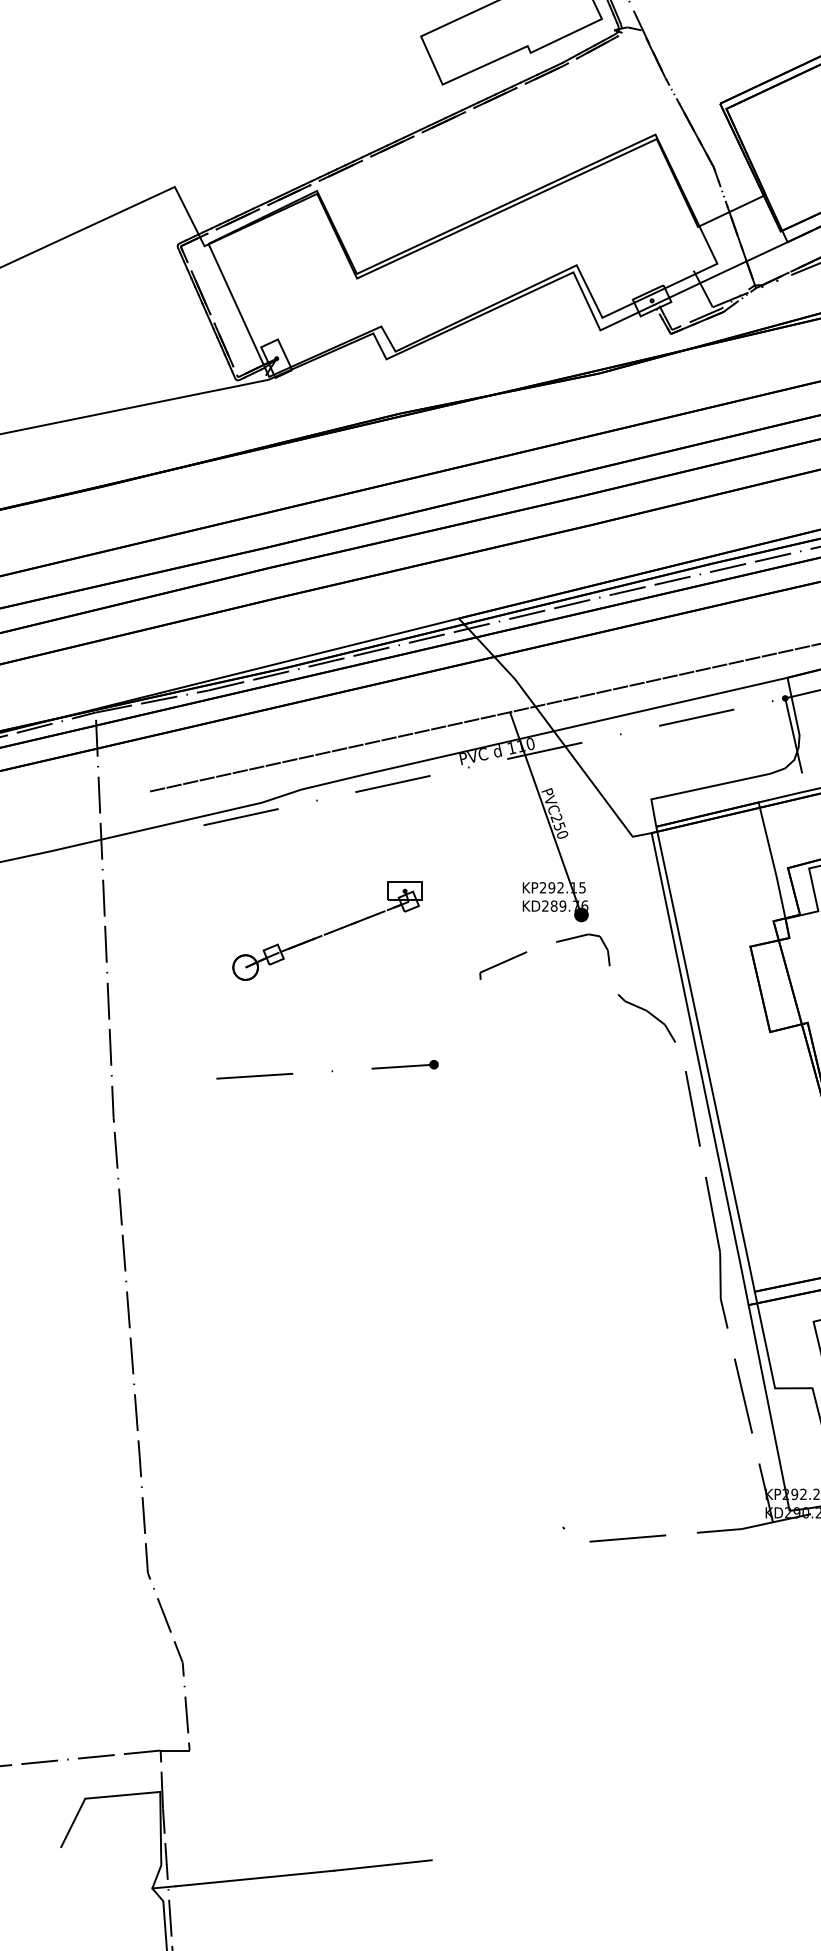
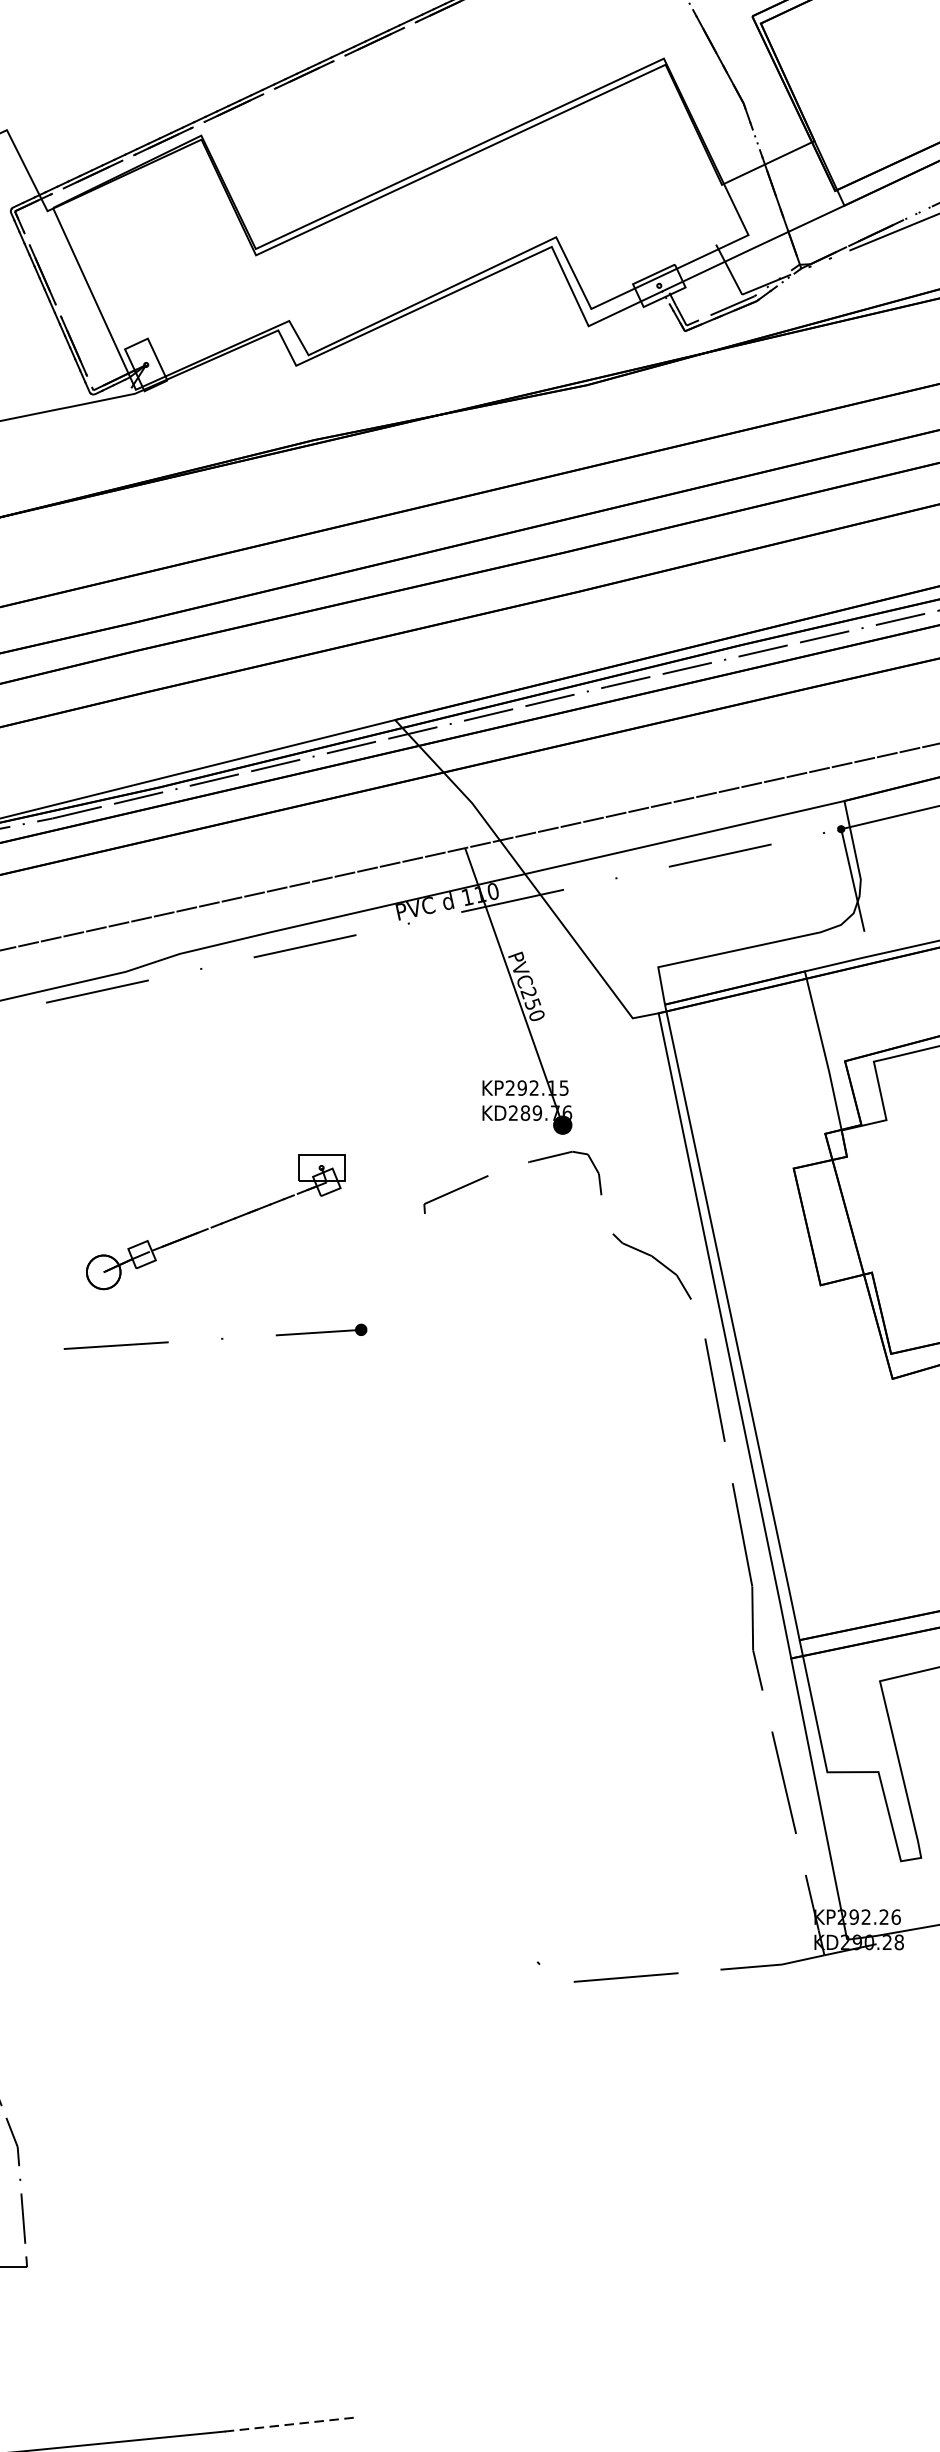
part: (327, 930) -> (215, 1221), moved
line: (383, 1865) -> (292, 2424), solid -> dashed

